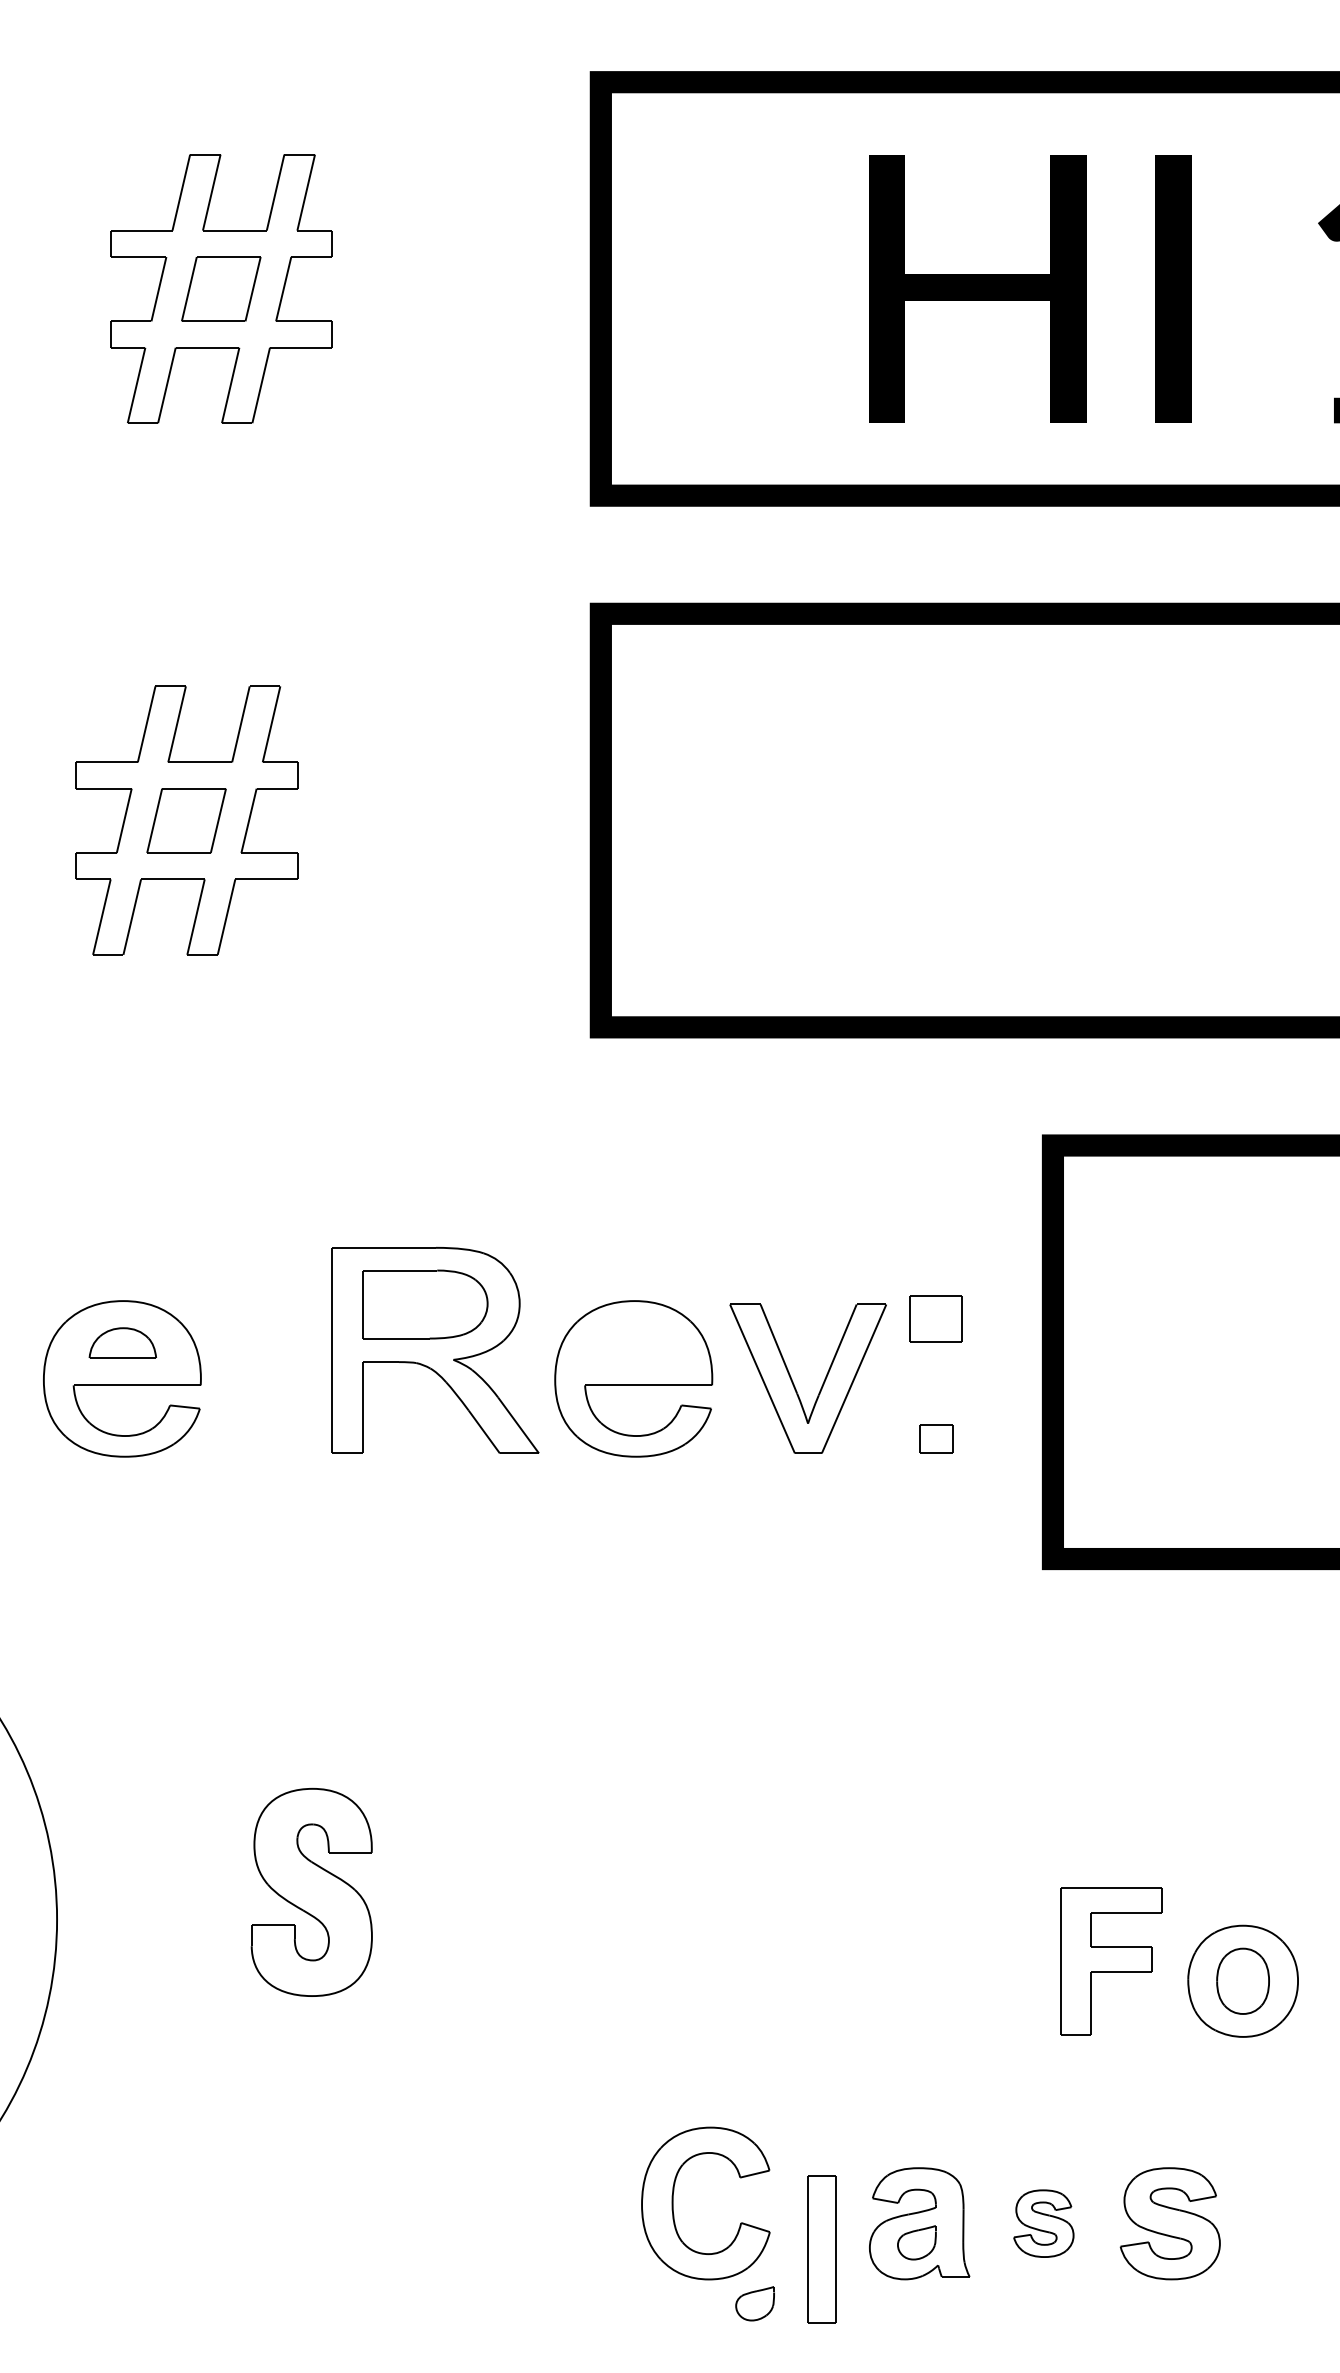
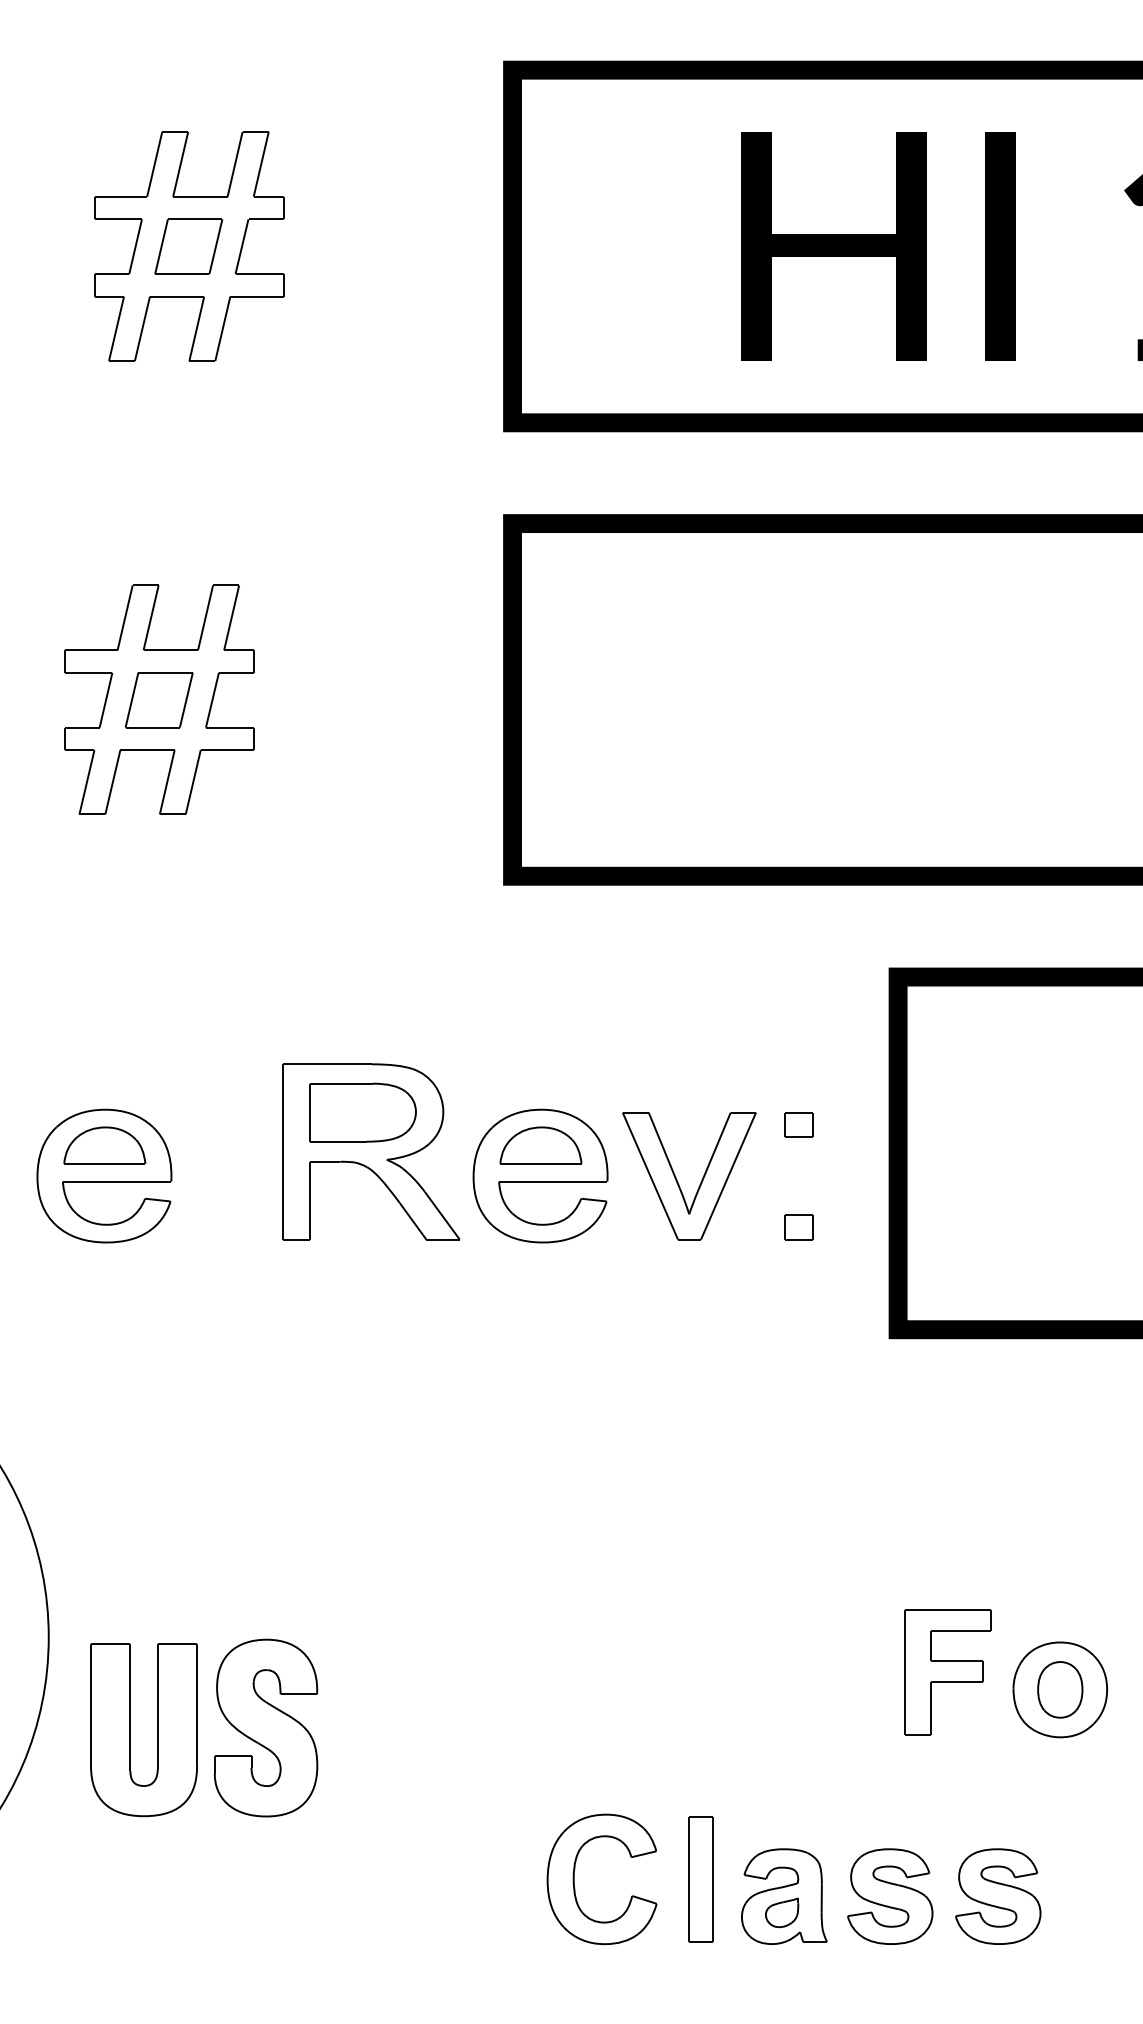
part: (936, 1318) -> (798, 1124), size x0.62
part: (122, 1343) -> (104, 1145), size x1.43
part: (633, 1343) -> (540, 1145), added
part: (311, 1891) -> (265, 1727), moved
part: (152, 2028) -> (130, 1730), added
part: (1044, 2223) -> (890, 1896), size x1.67
part: (821, 2249) -> (700, 1879), moved
part: (755, 2303) -> (644, 1964), removed

